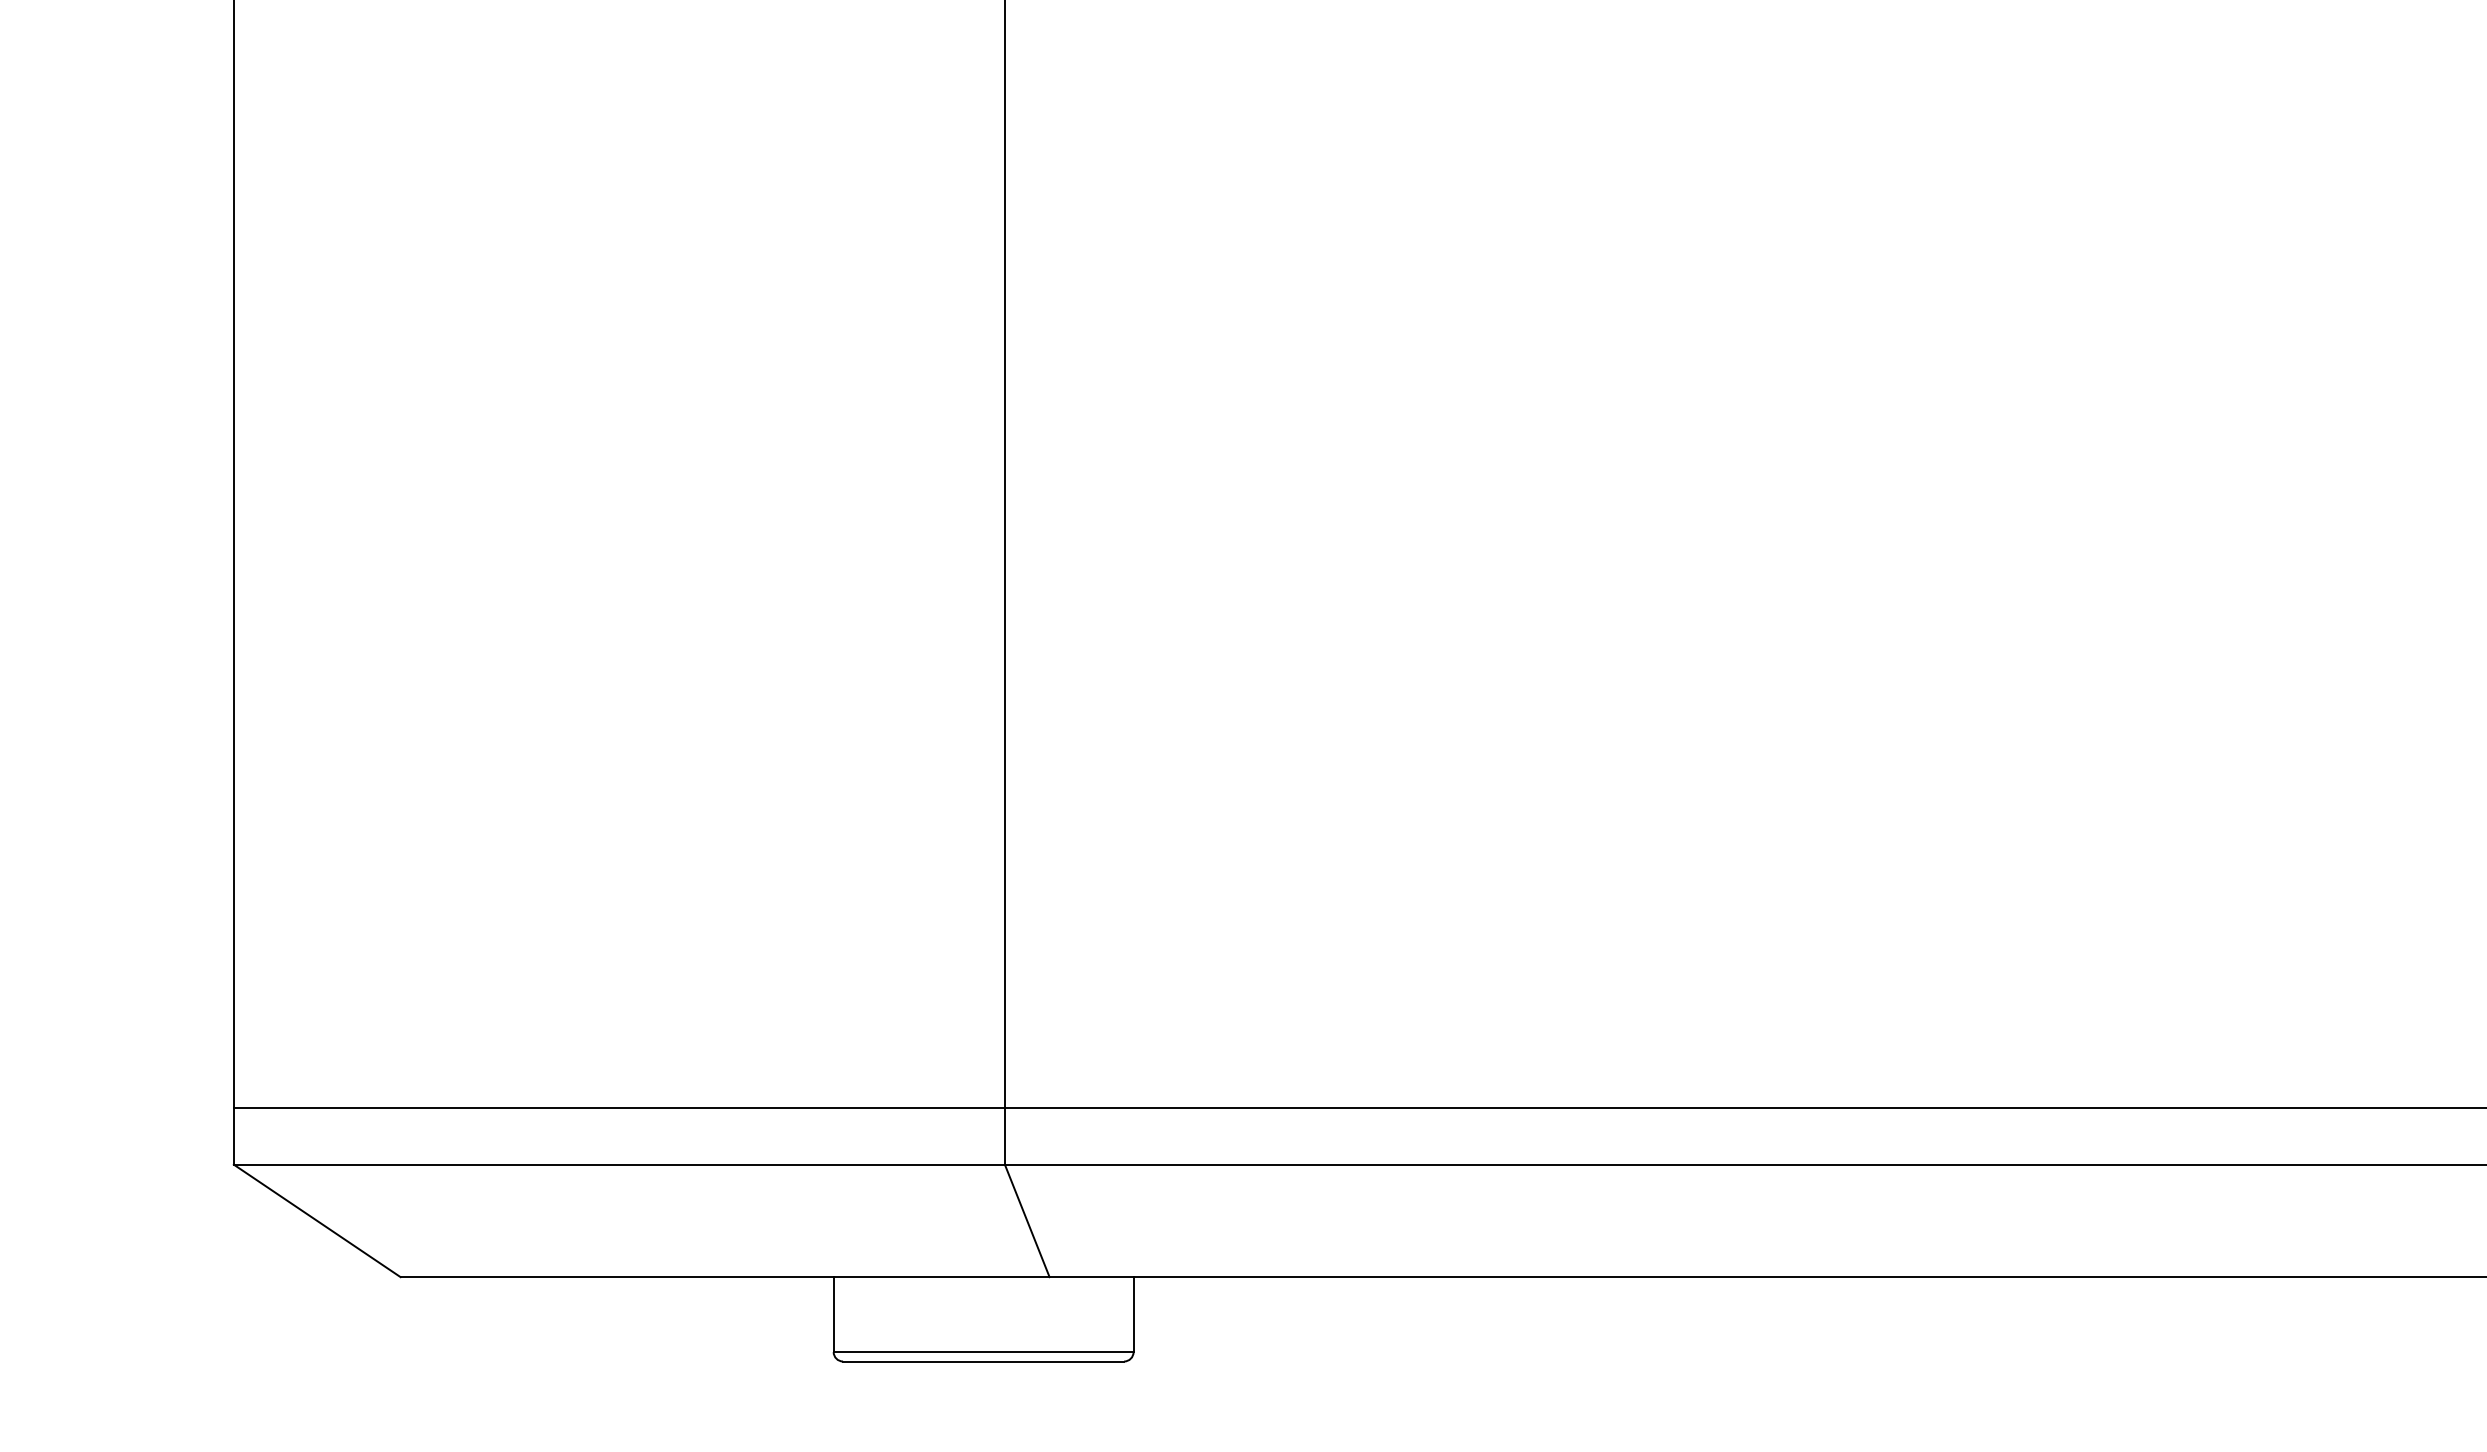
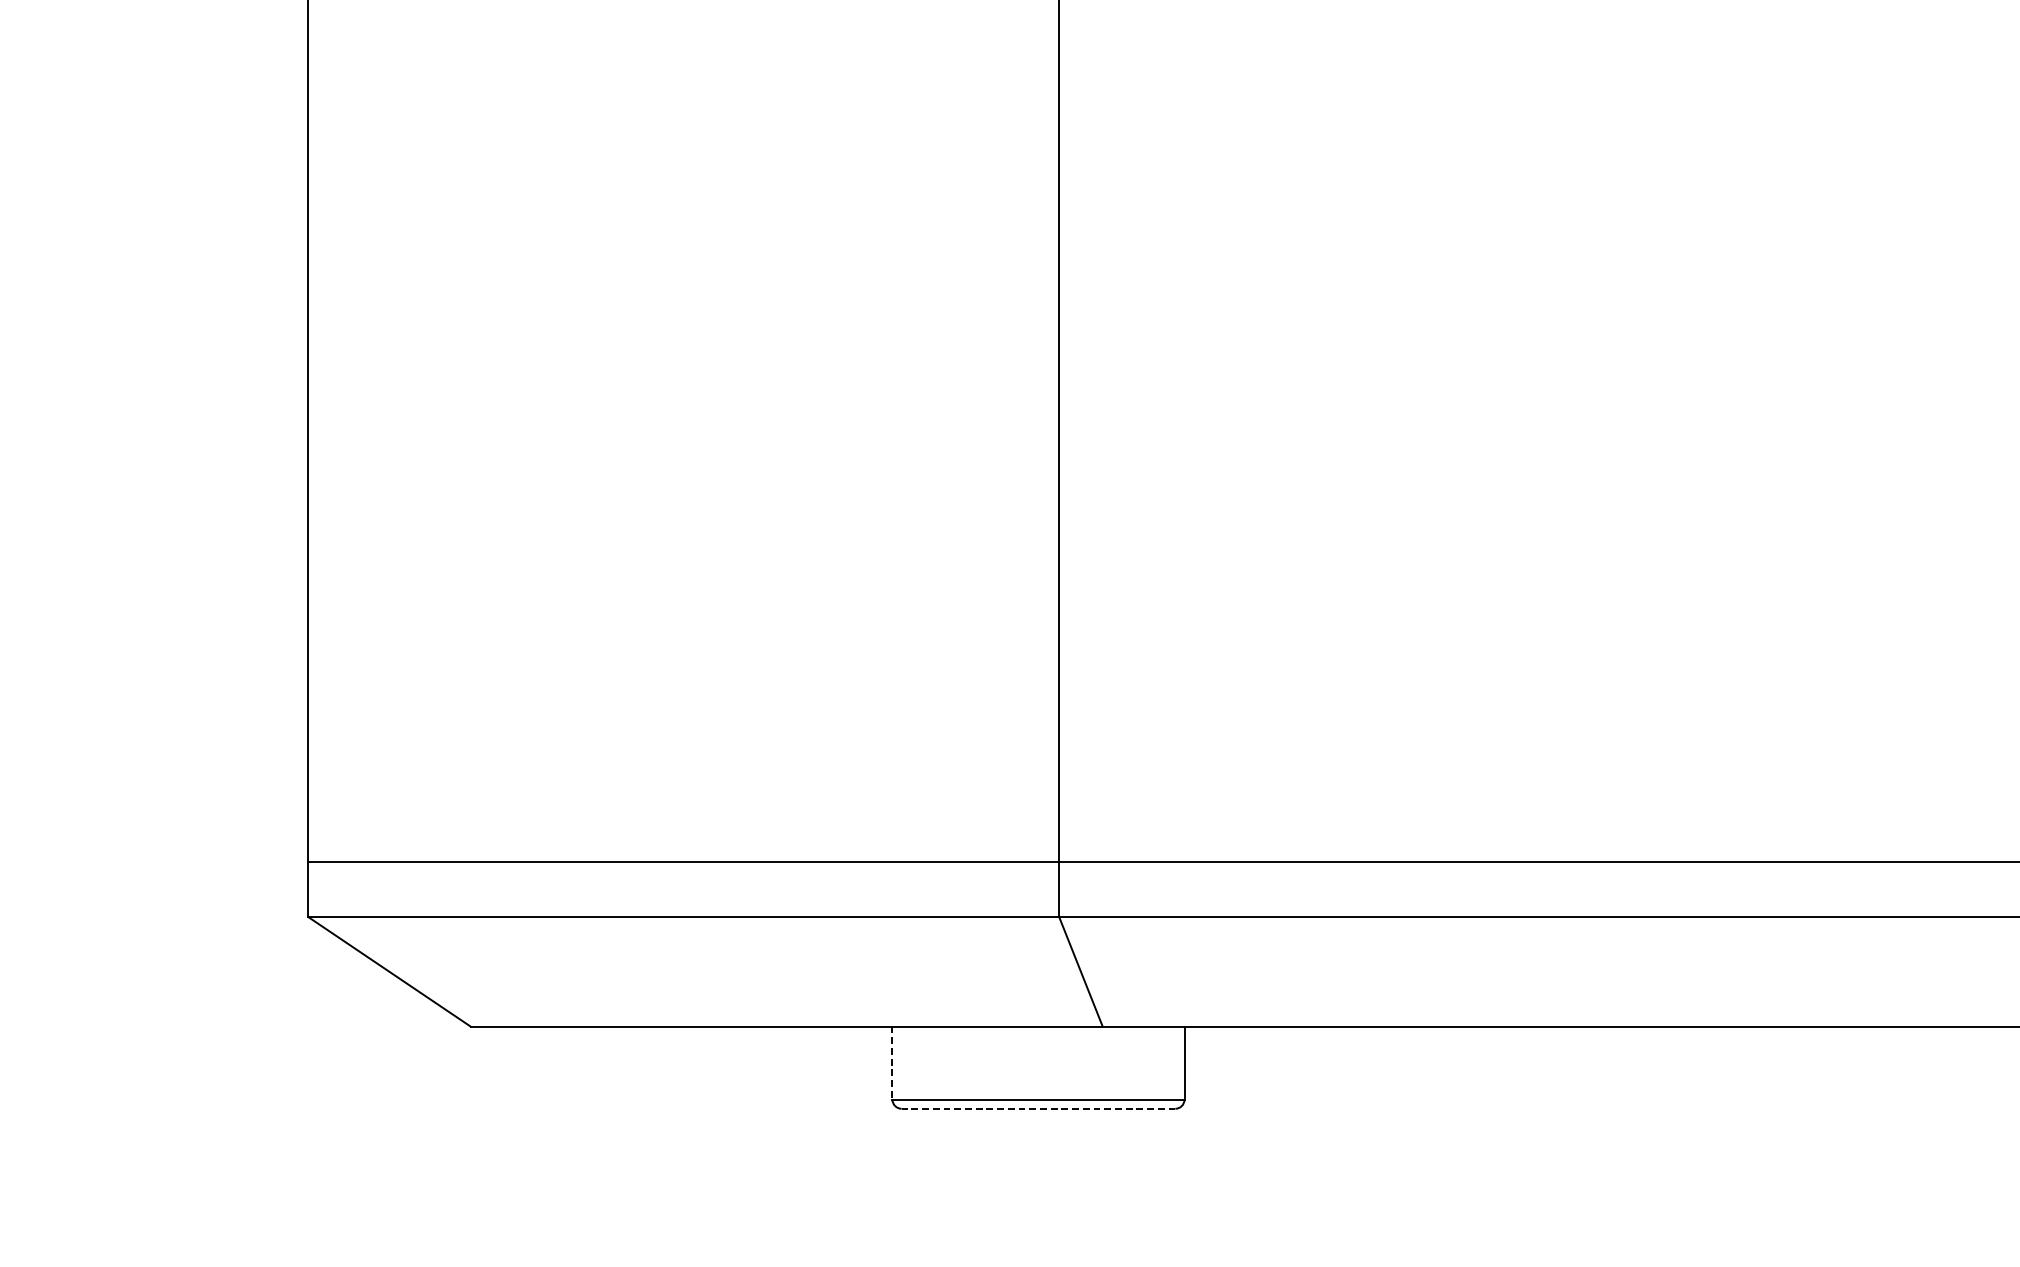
line: (833, 1315) -> (892, 1063), solid -> dashed
line: (983, 1361) -> (1038, 1108), solid -> dashed

